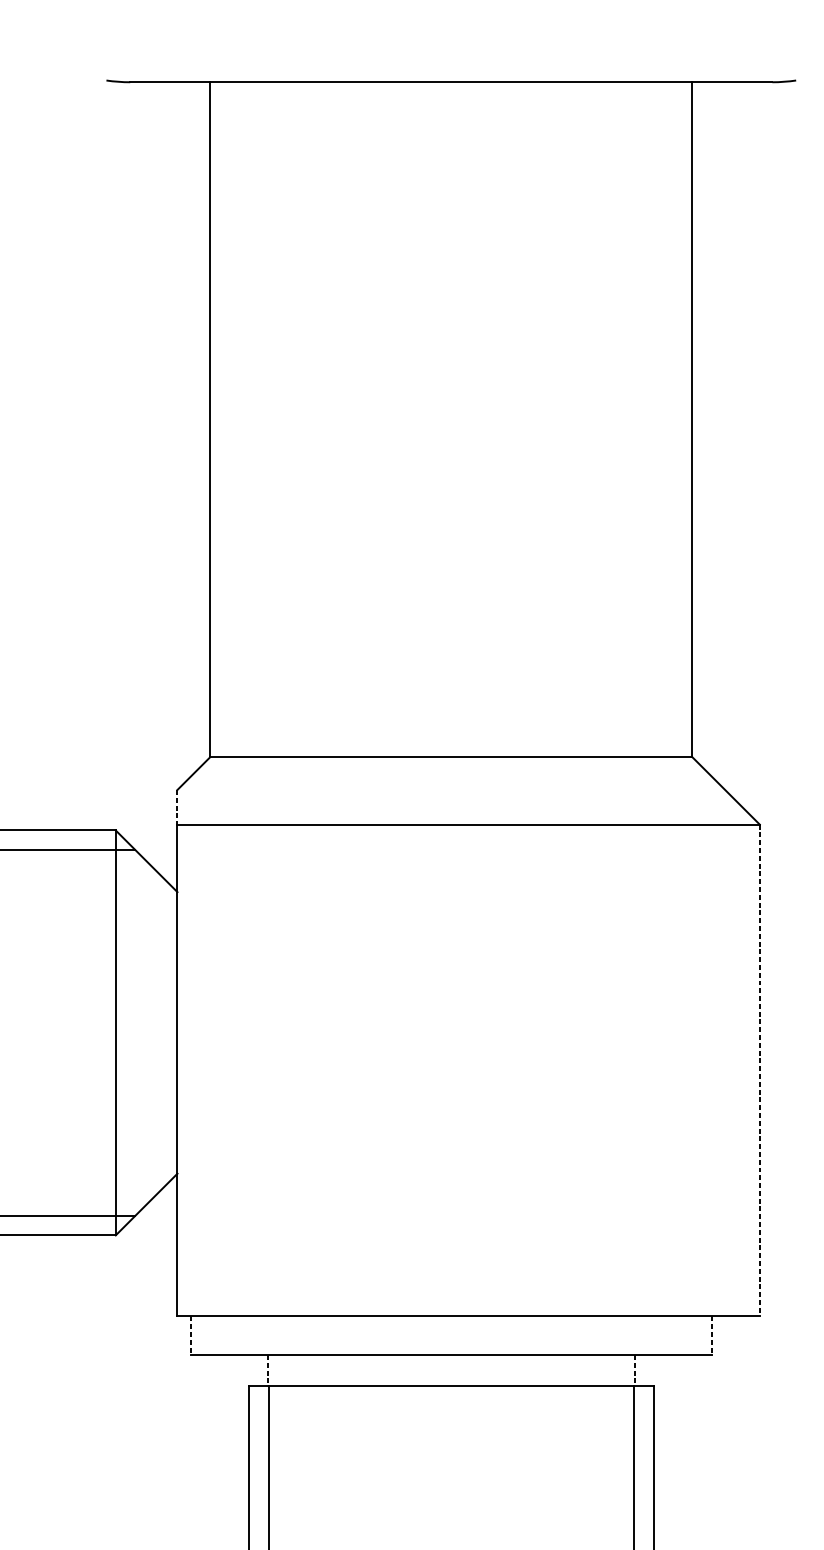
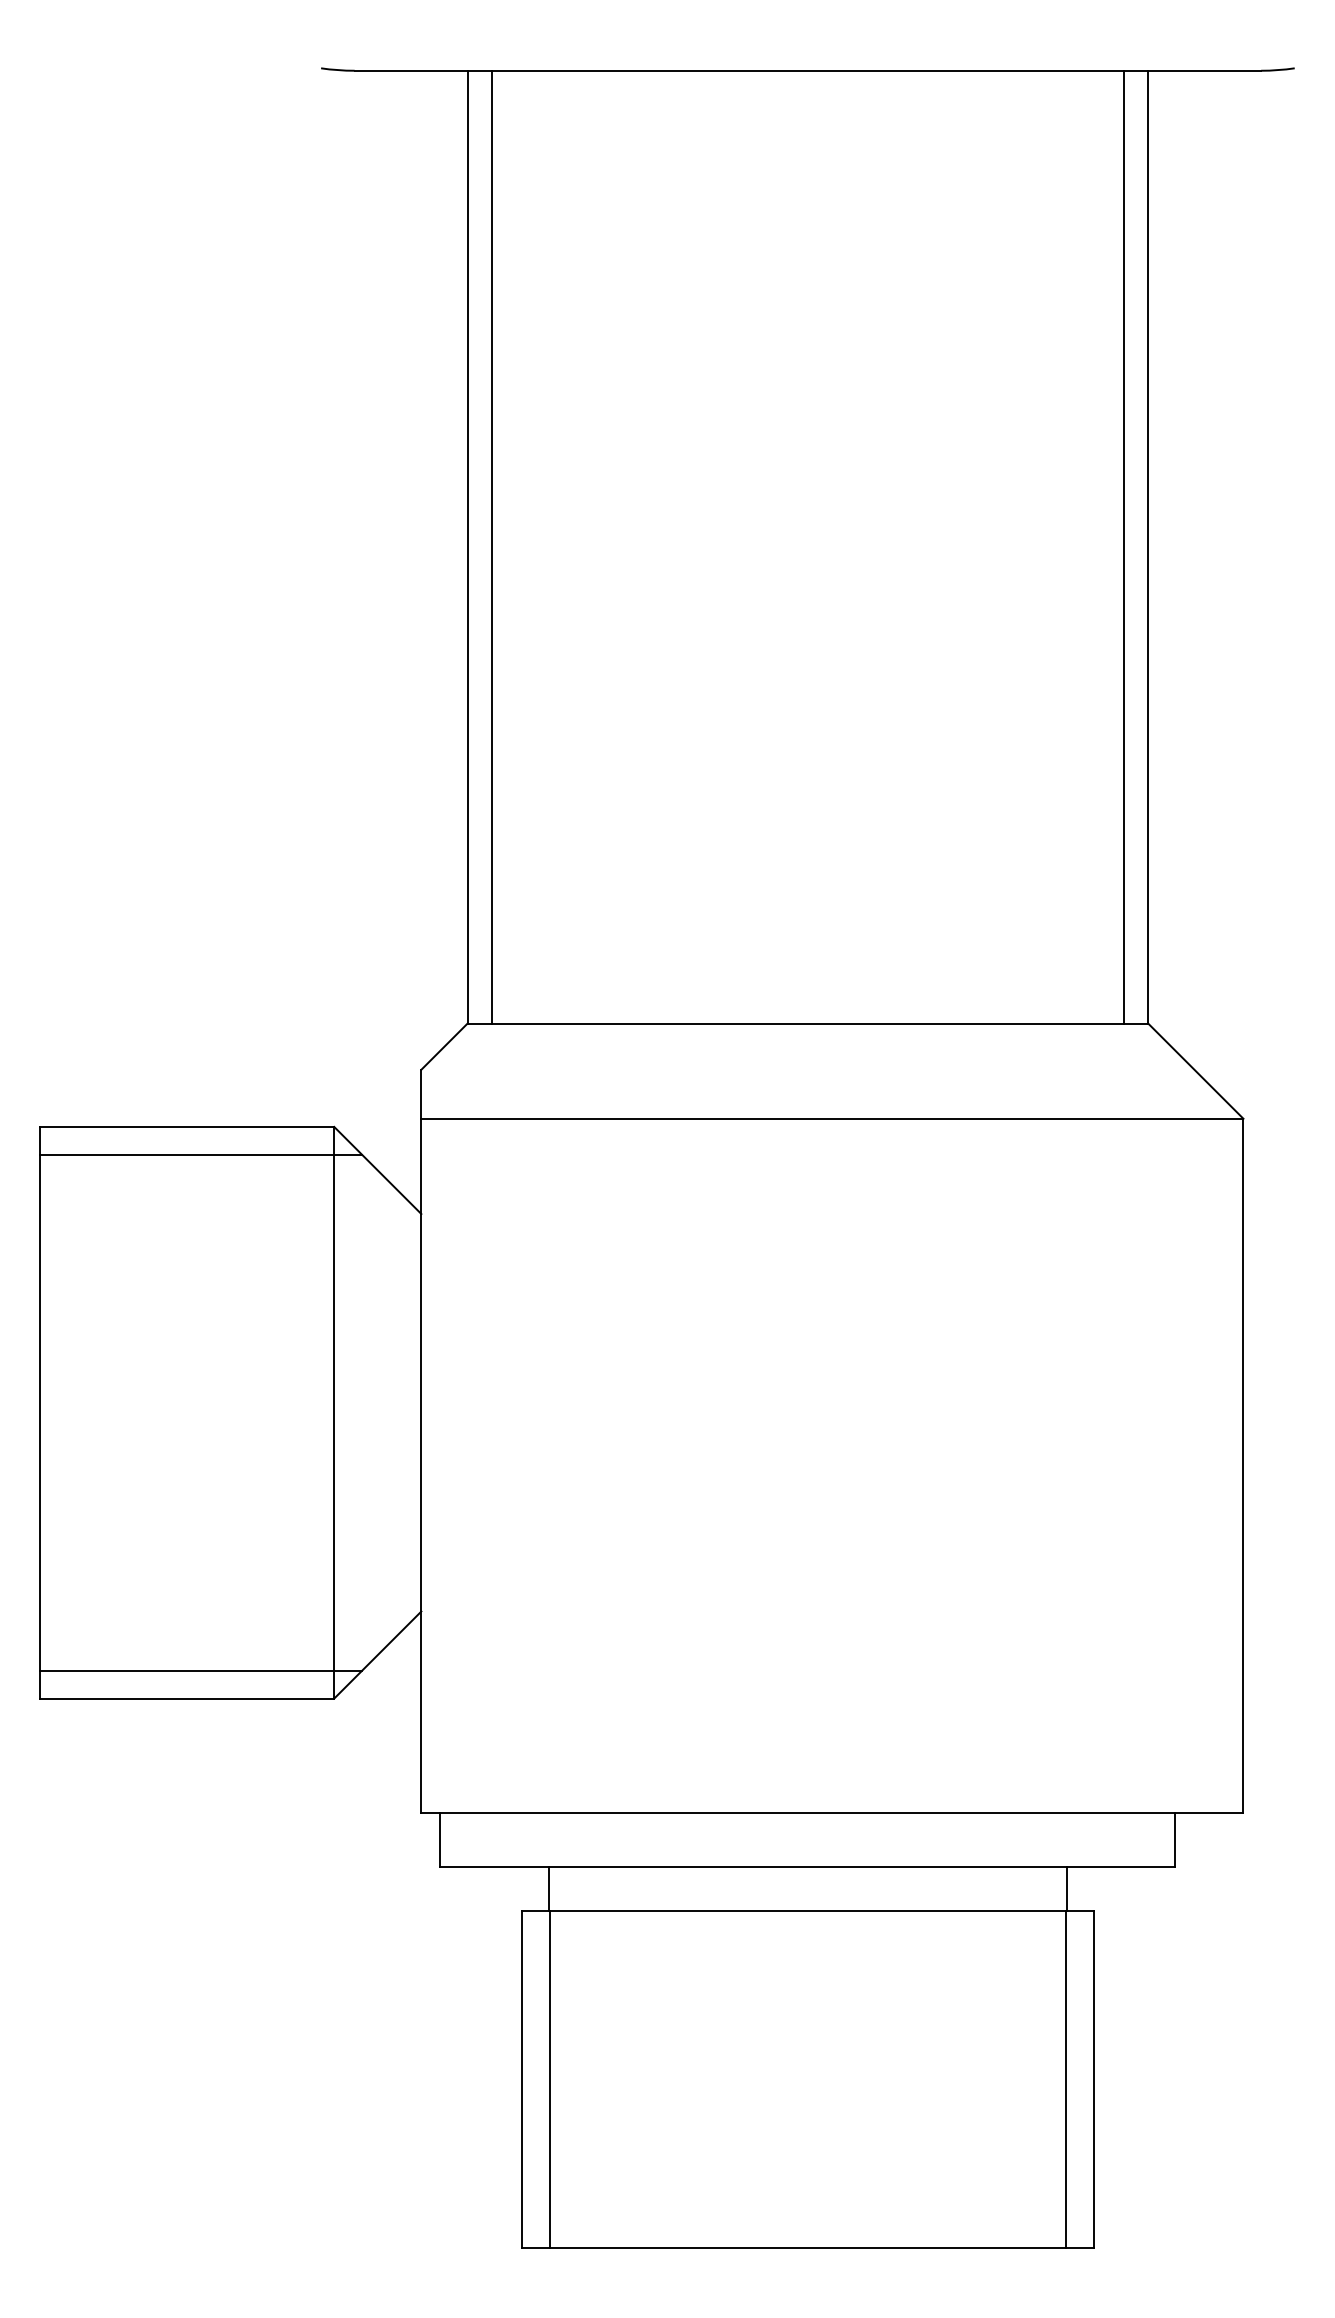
line: (227, 419) -> (492, 546), added
line: (674, 419) -> (1123, 546), added
line: (177, 807) -> (421, 1094), dashed -> solid
line: (759, 1070) -> (1243, 1466), dashed -> solid
line: (191, 1335) -> (440, 1840), dashed -> solid
line: (711, 1335) -> (1175, 1840), dashed -> solid
line: (268, 1370) -> (549, 1889), dashed -> solid
line: (634, 1370) -> (1066, 1889), dashed -> solid

